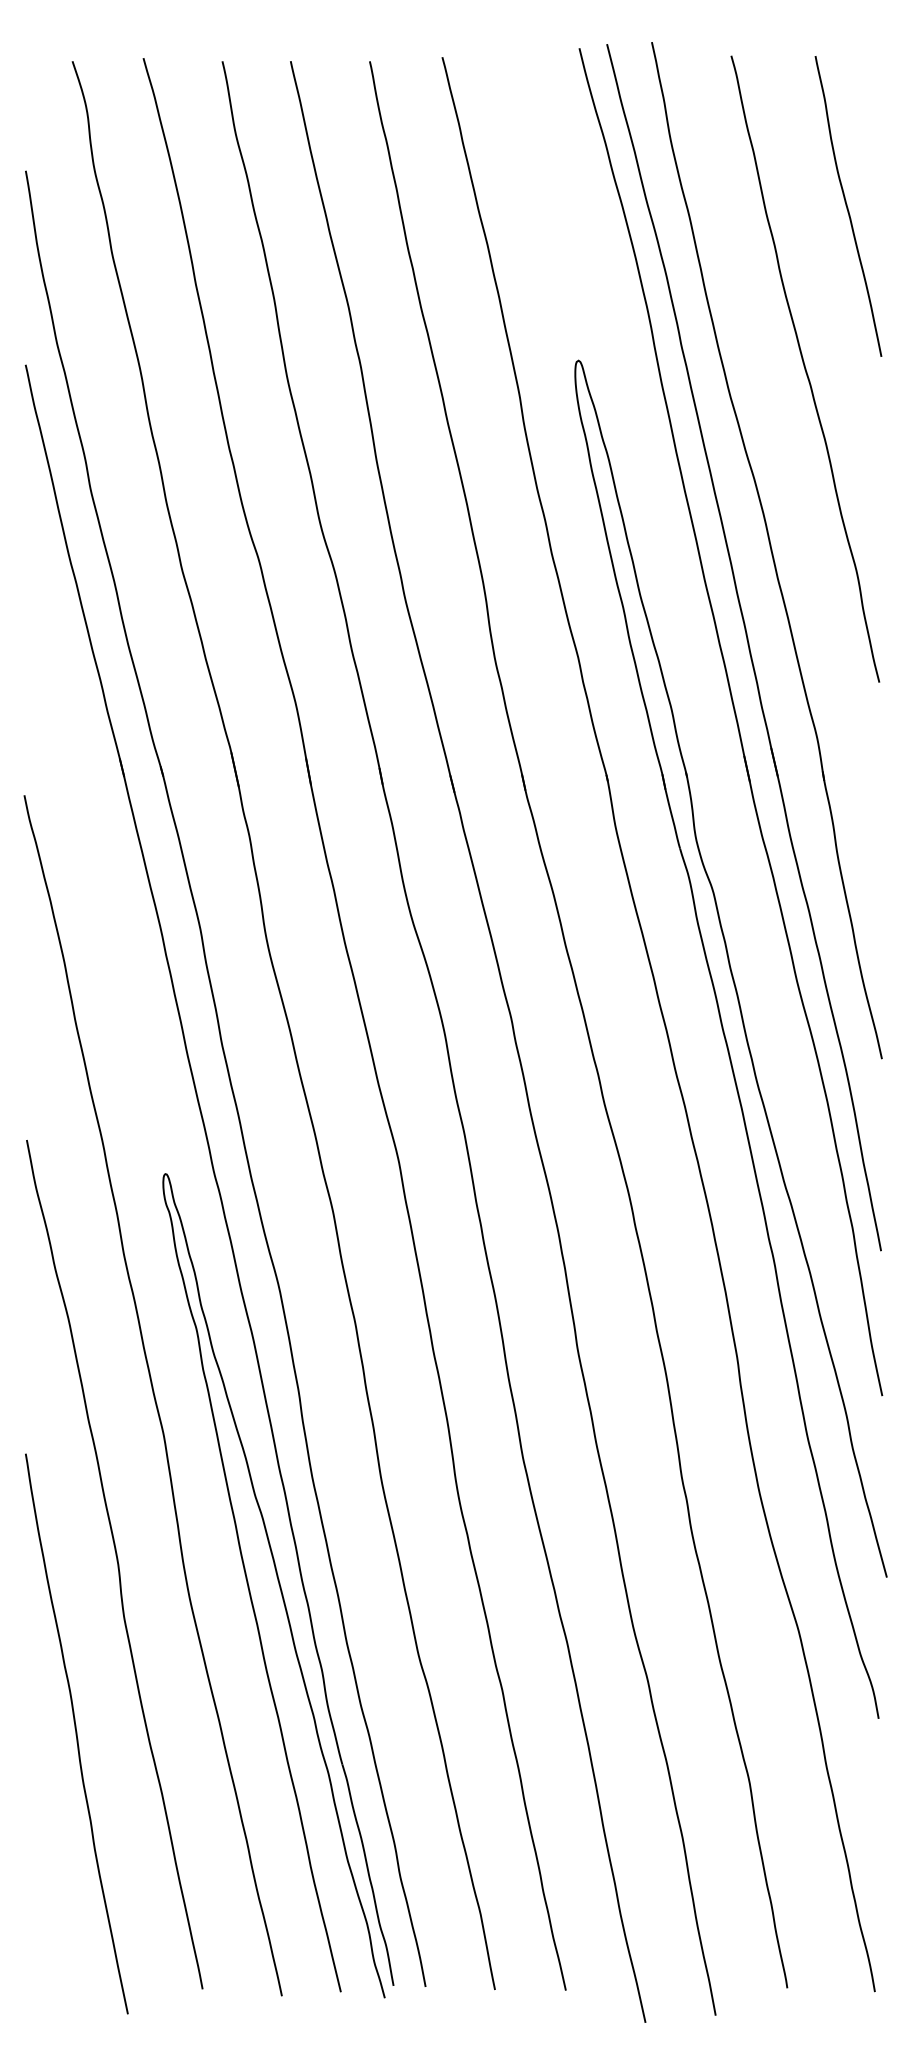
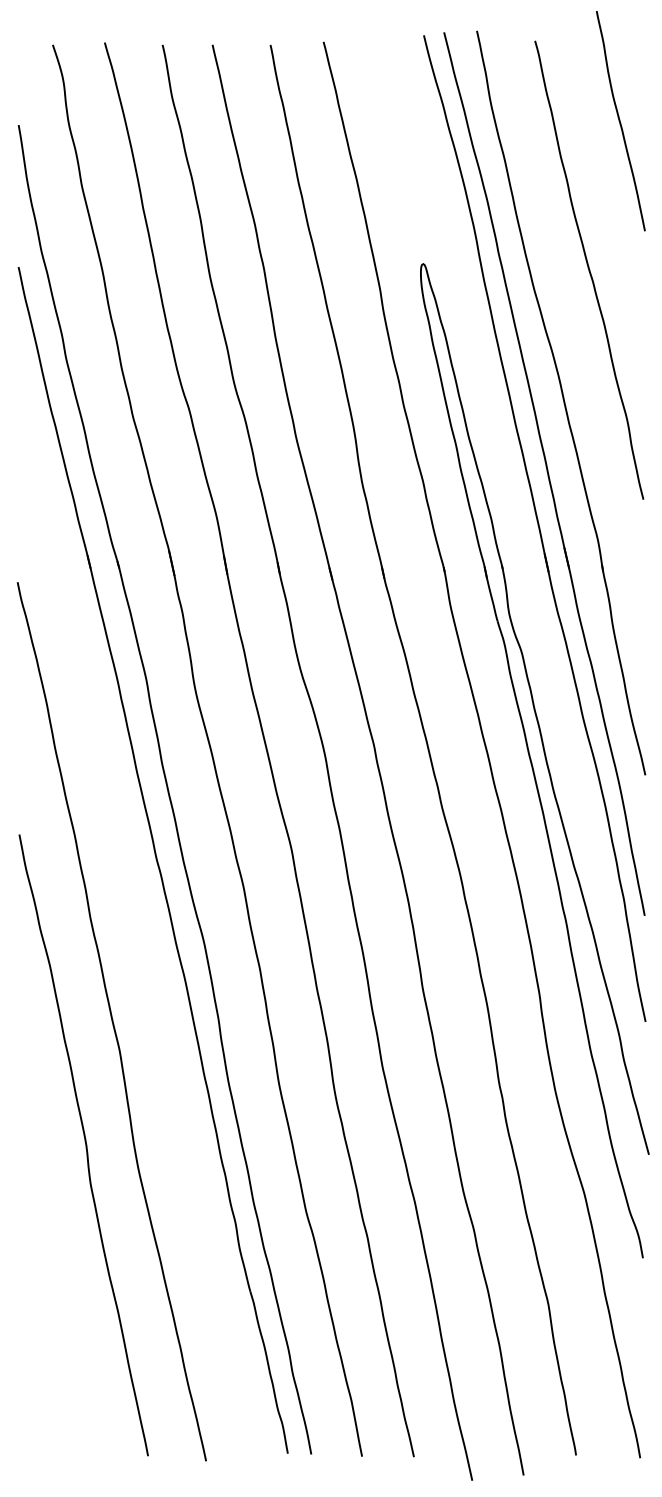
curve: (847, 206) -> (620, 121), moved
curve: (278, 1584) -> (203, 1159), removed
curve: (76, 1733) -> (55, 1268), removed

